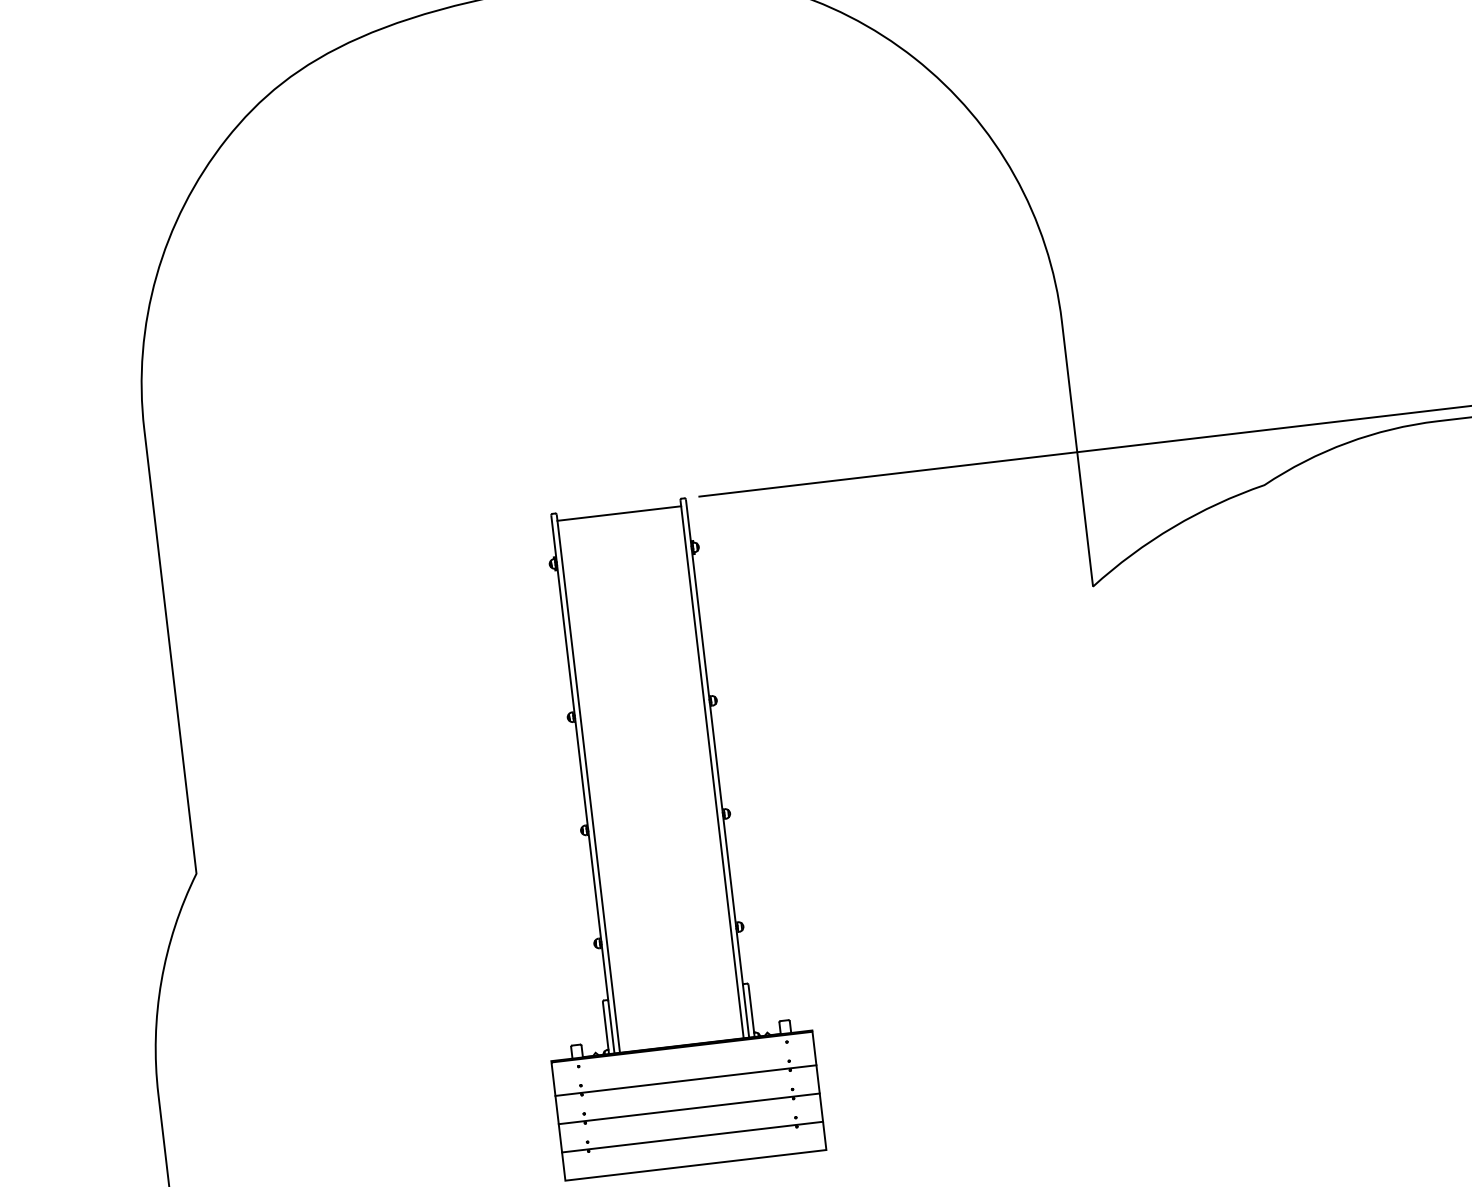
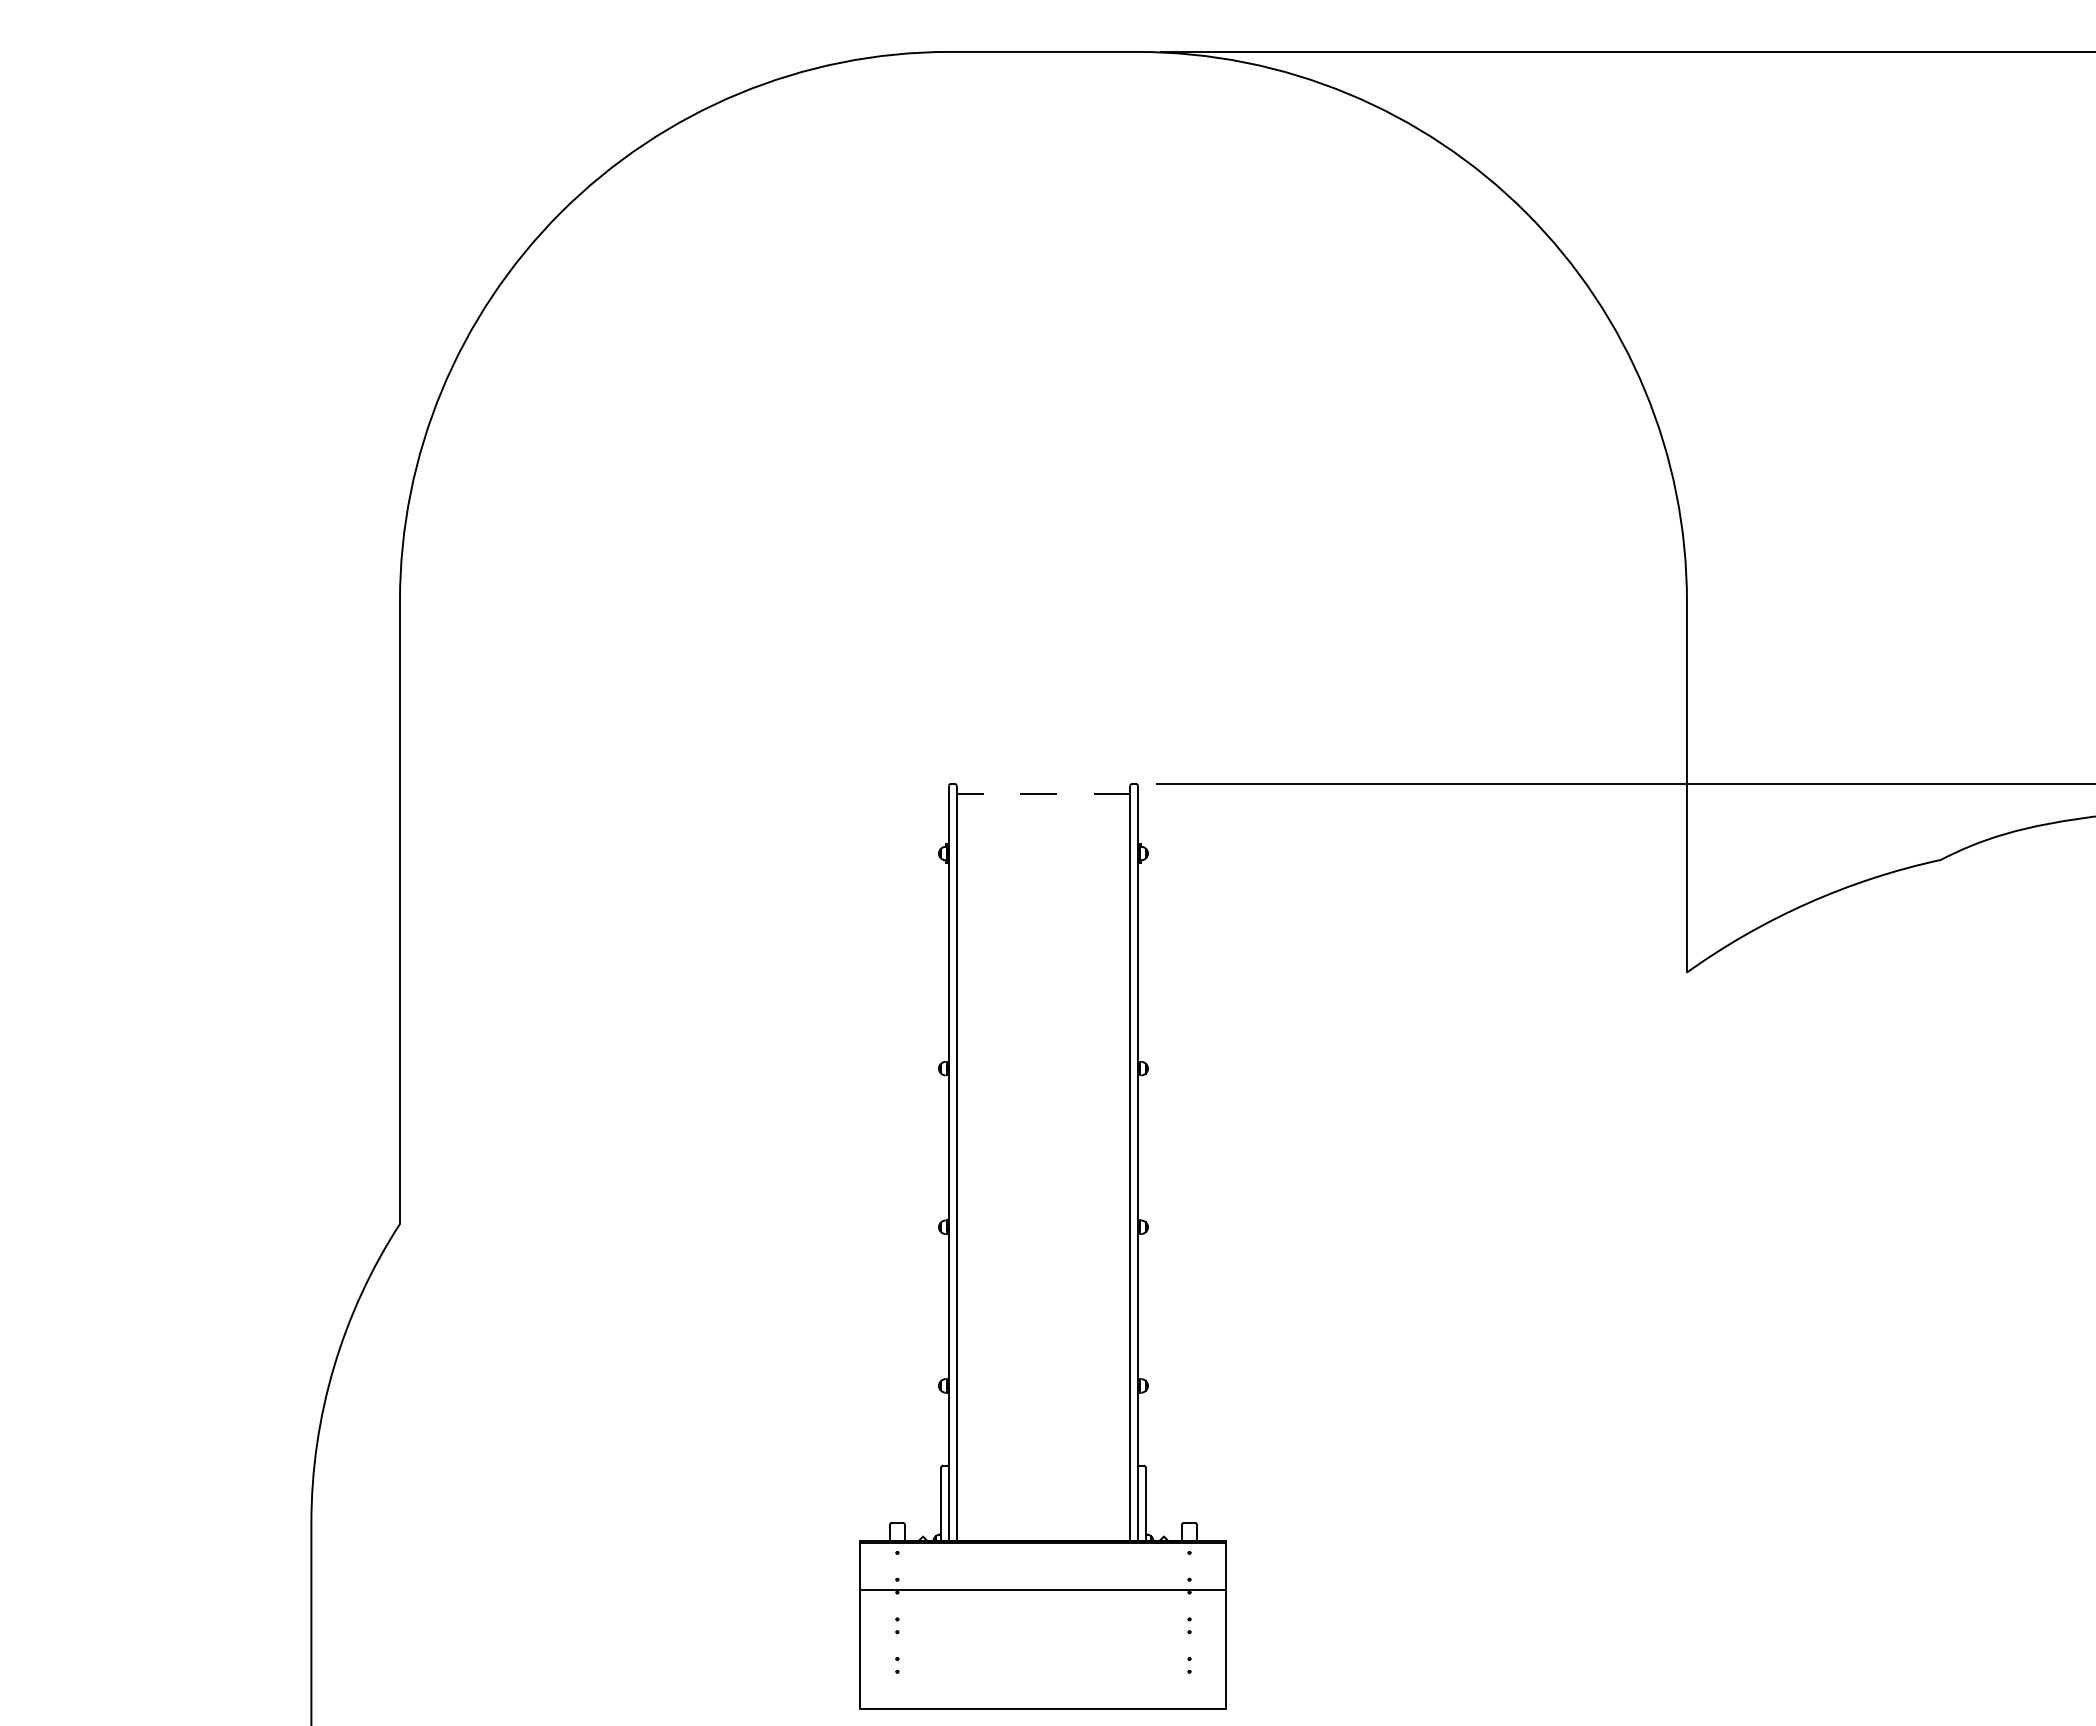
line: (619, 513) -> (1043, 794), solid -> dashed
line: (689, 1108) -> (1043, 1629), removed
line: (692, 1137) -> (1043, 1669), removed

